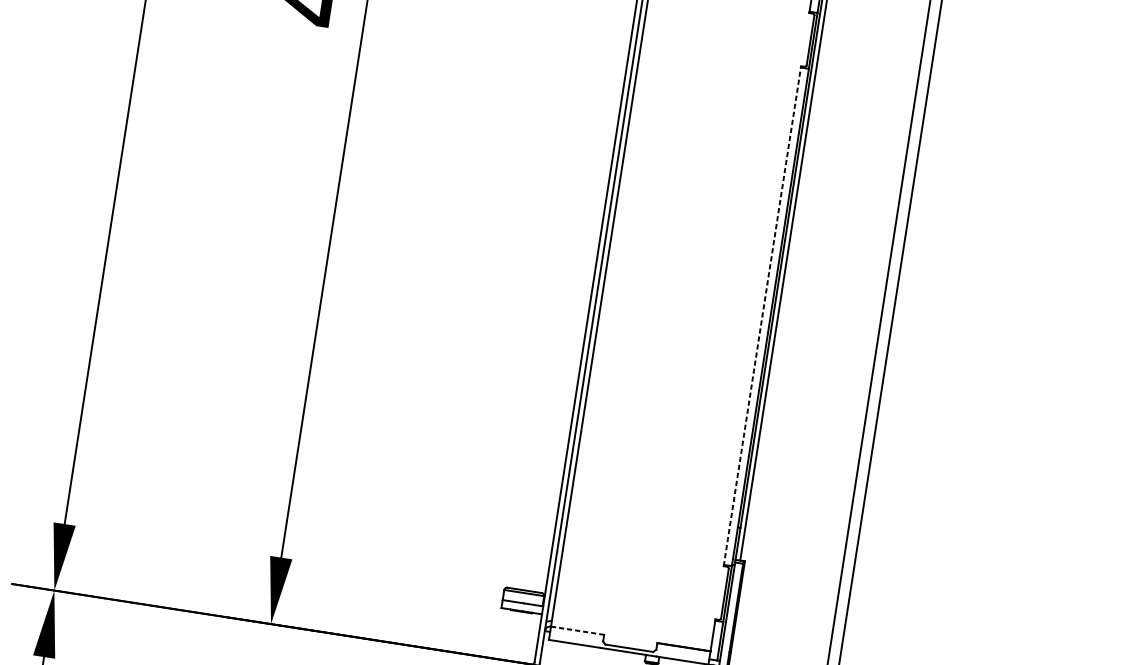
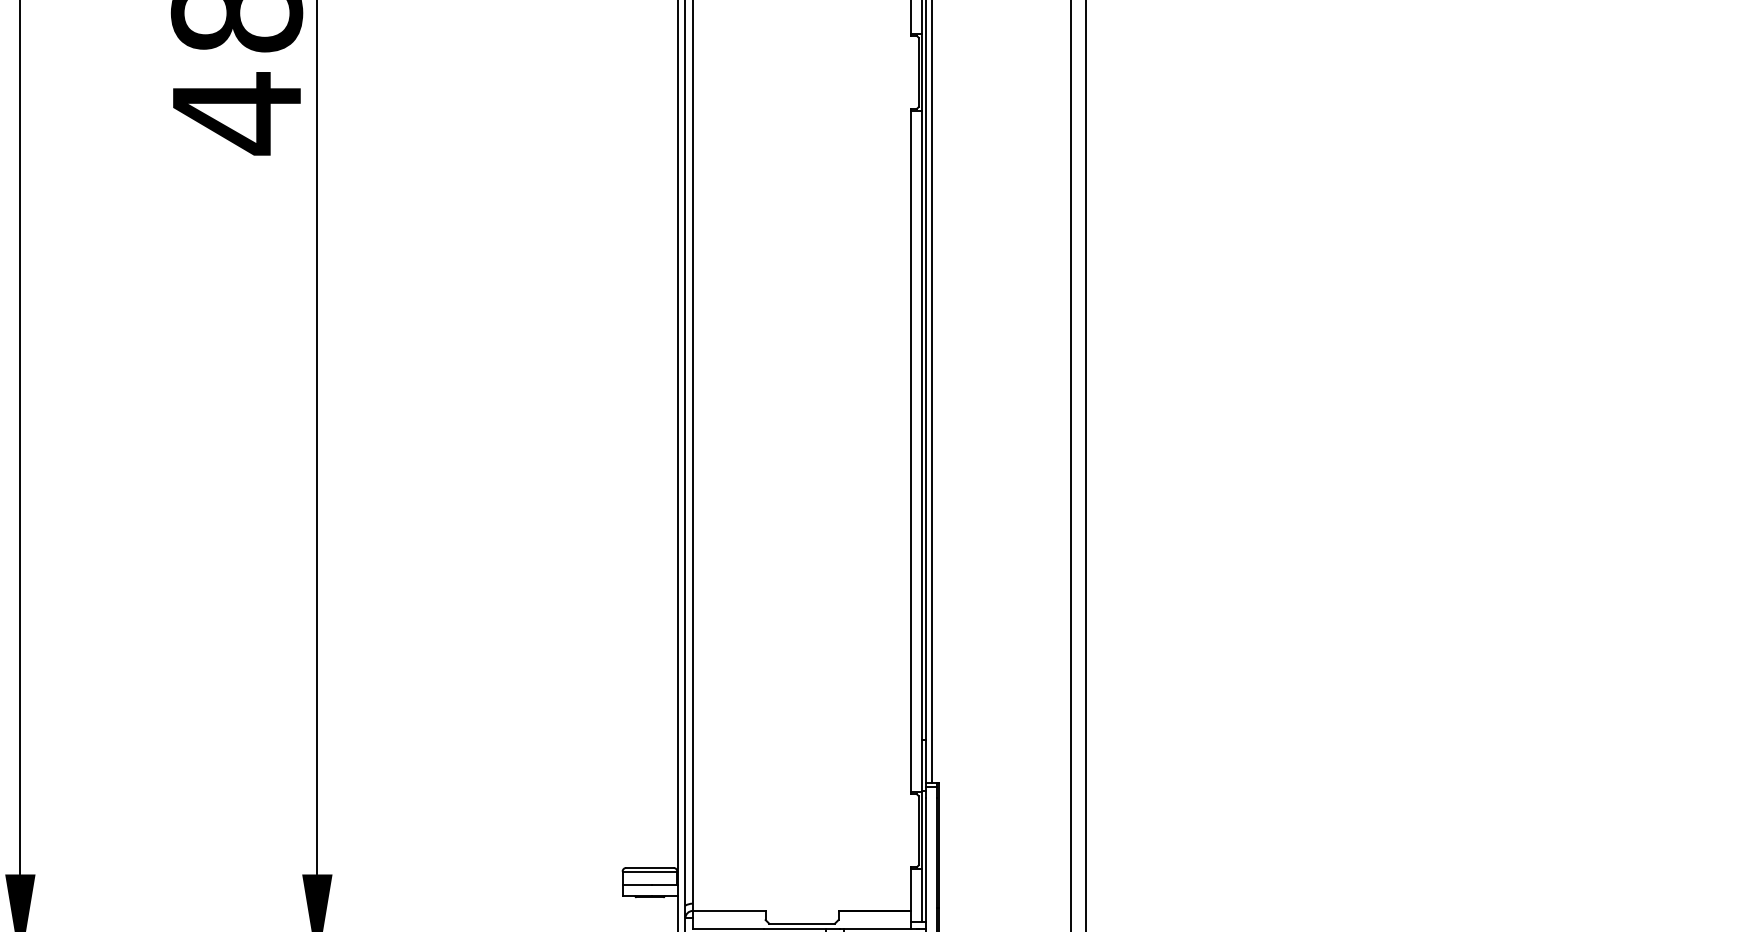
line: (762, 316) -> (911, 451), dashed -> solid
line: (577, 630) -> (729, 910), dashed -> solid

